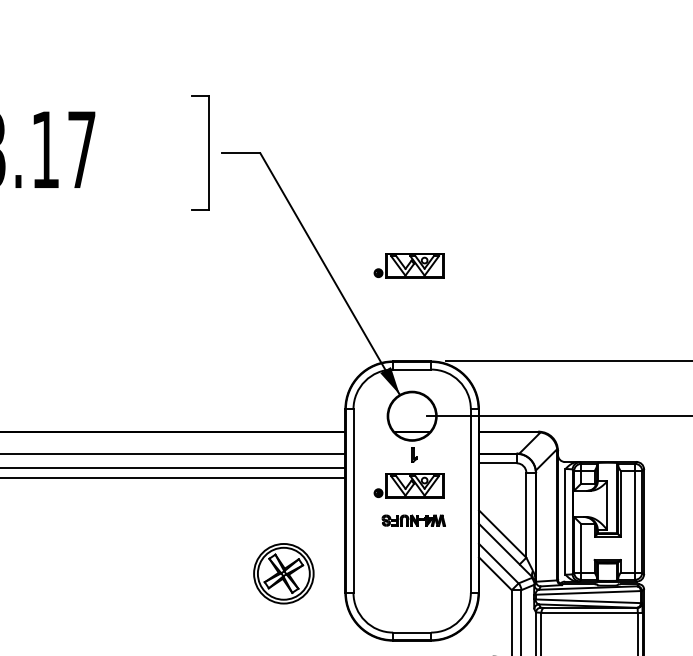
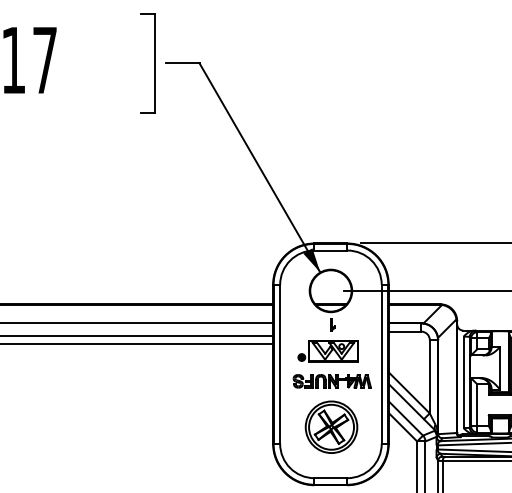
part: (408, 265) -> (327, 160), removed
part: (413, 520) -> (332, 381), size x1.43
part: (283, 573) -> (331, 427), moved

